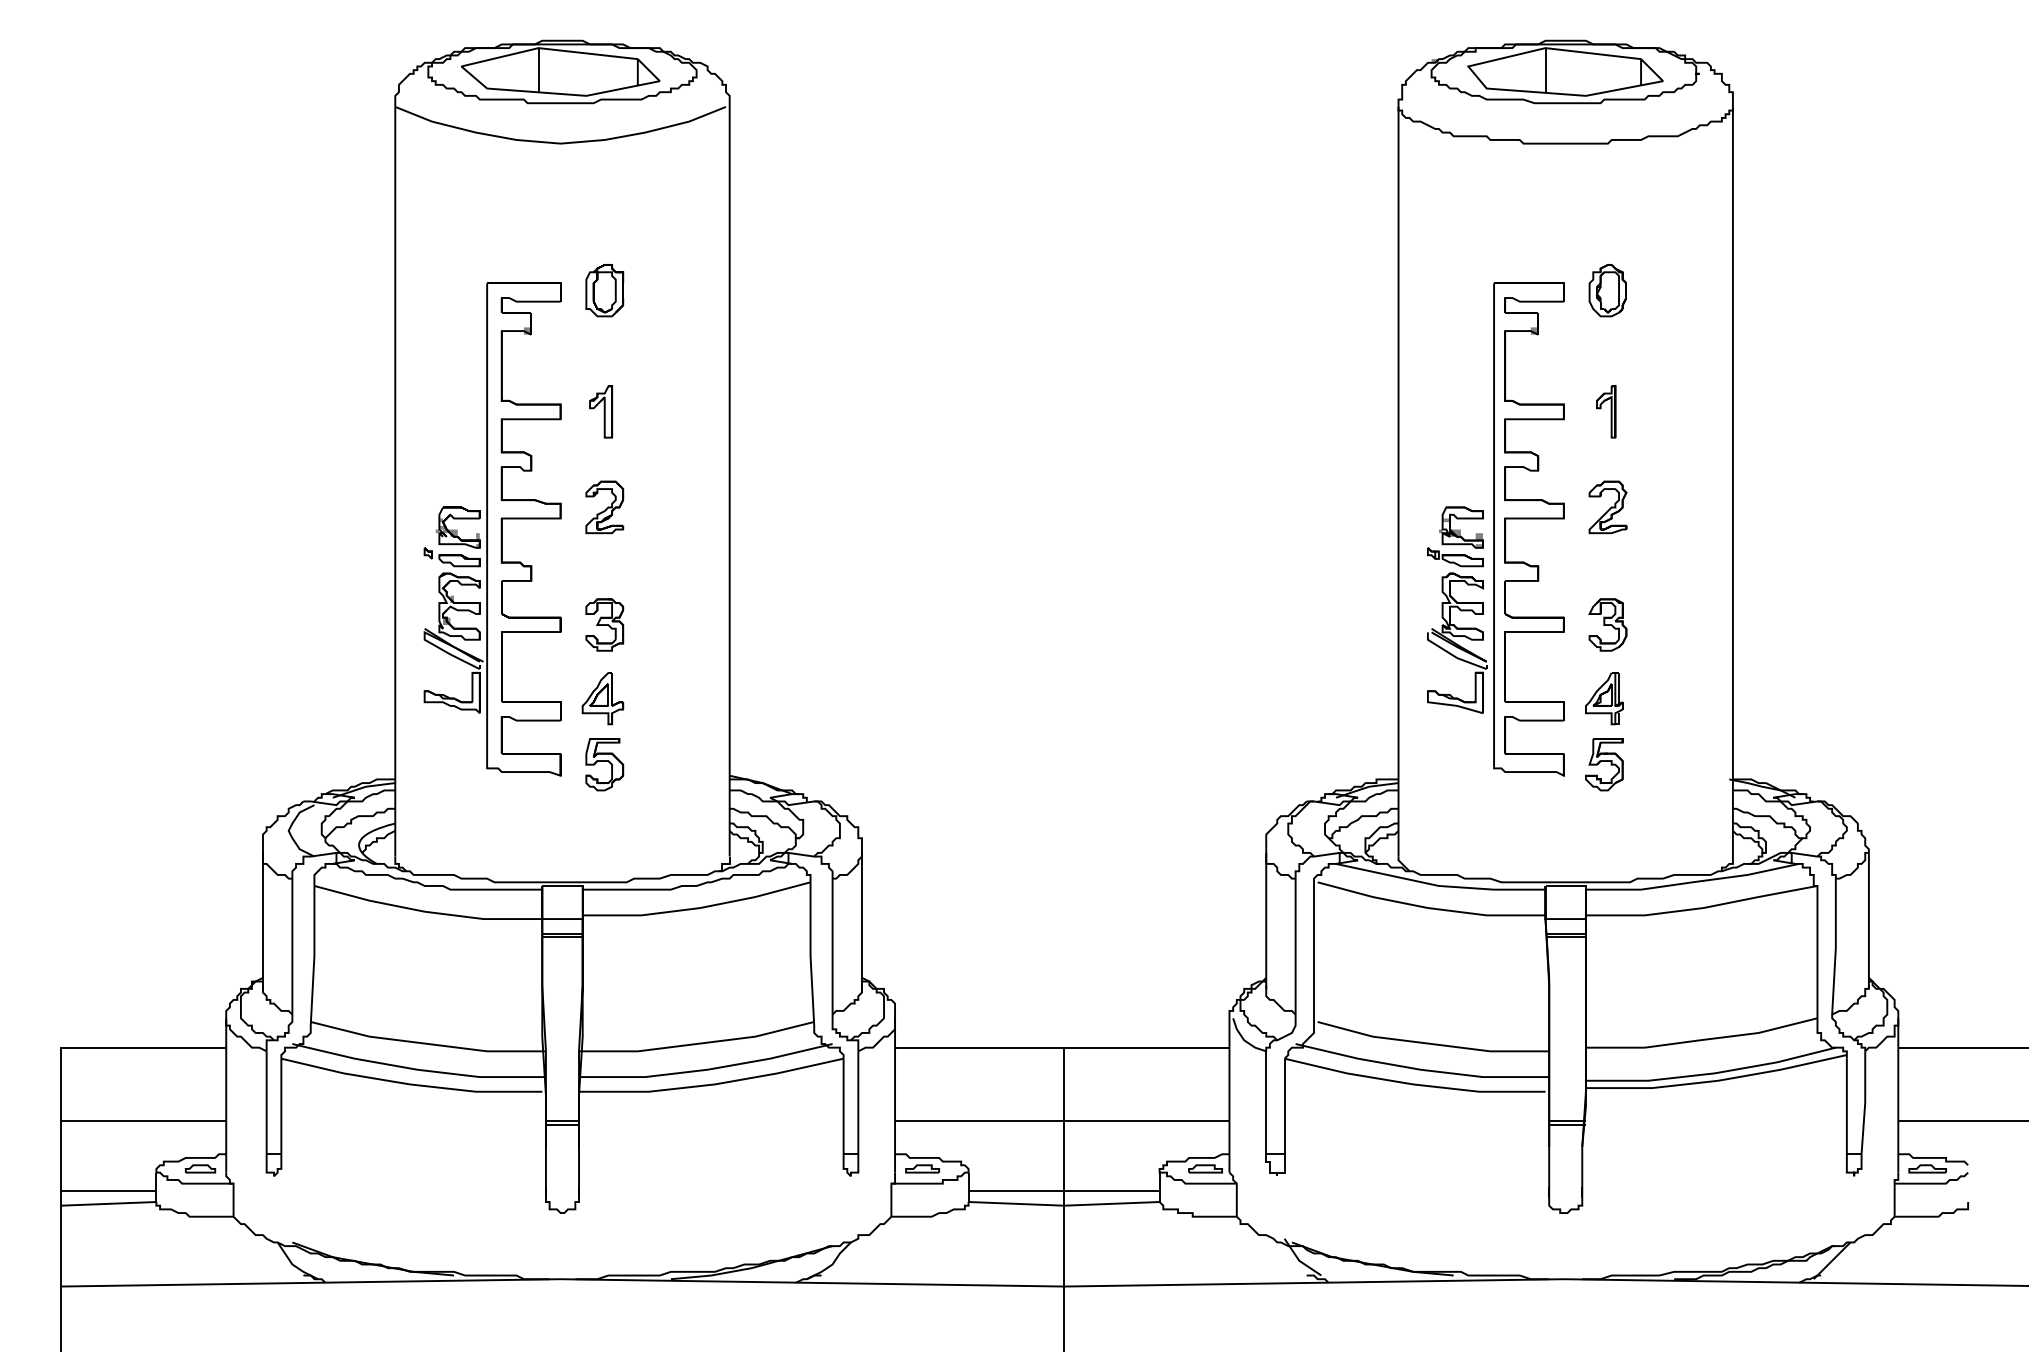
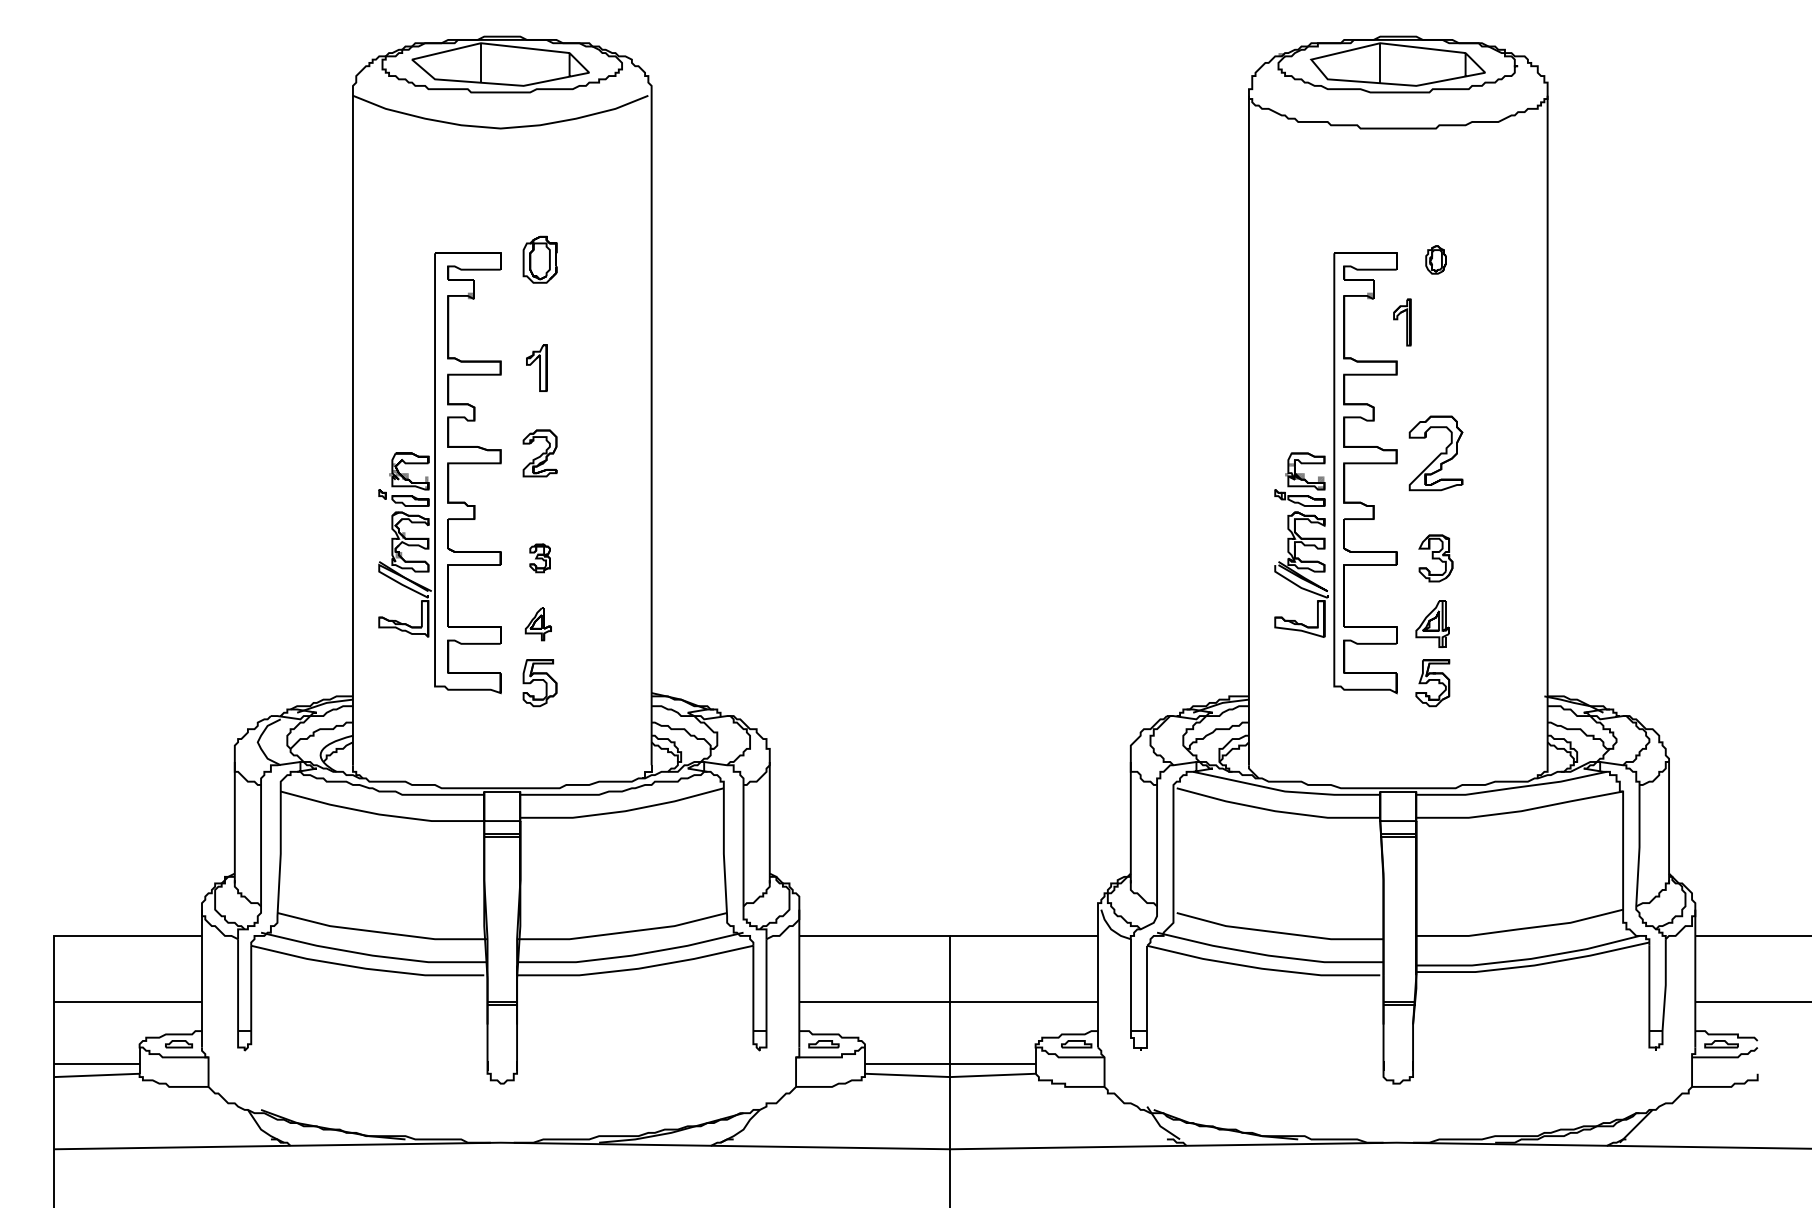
part: (1607, 290) -> (1435, 259), size x0.6
part: (1606, 411) -> (1402, 322), moved
part: (1607, 507) -> (1435, 453), size x1.6
part: (604, 624) -> (539, 558), size x0.6
part: (602, 698) -> (538, 624), size x0.7

